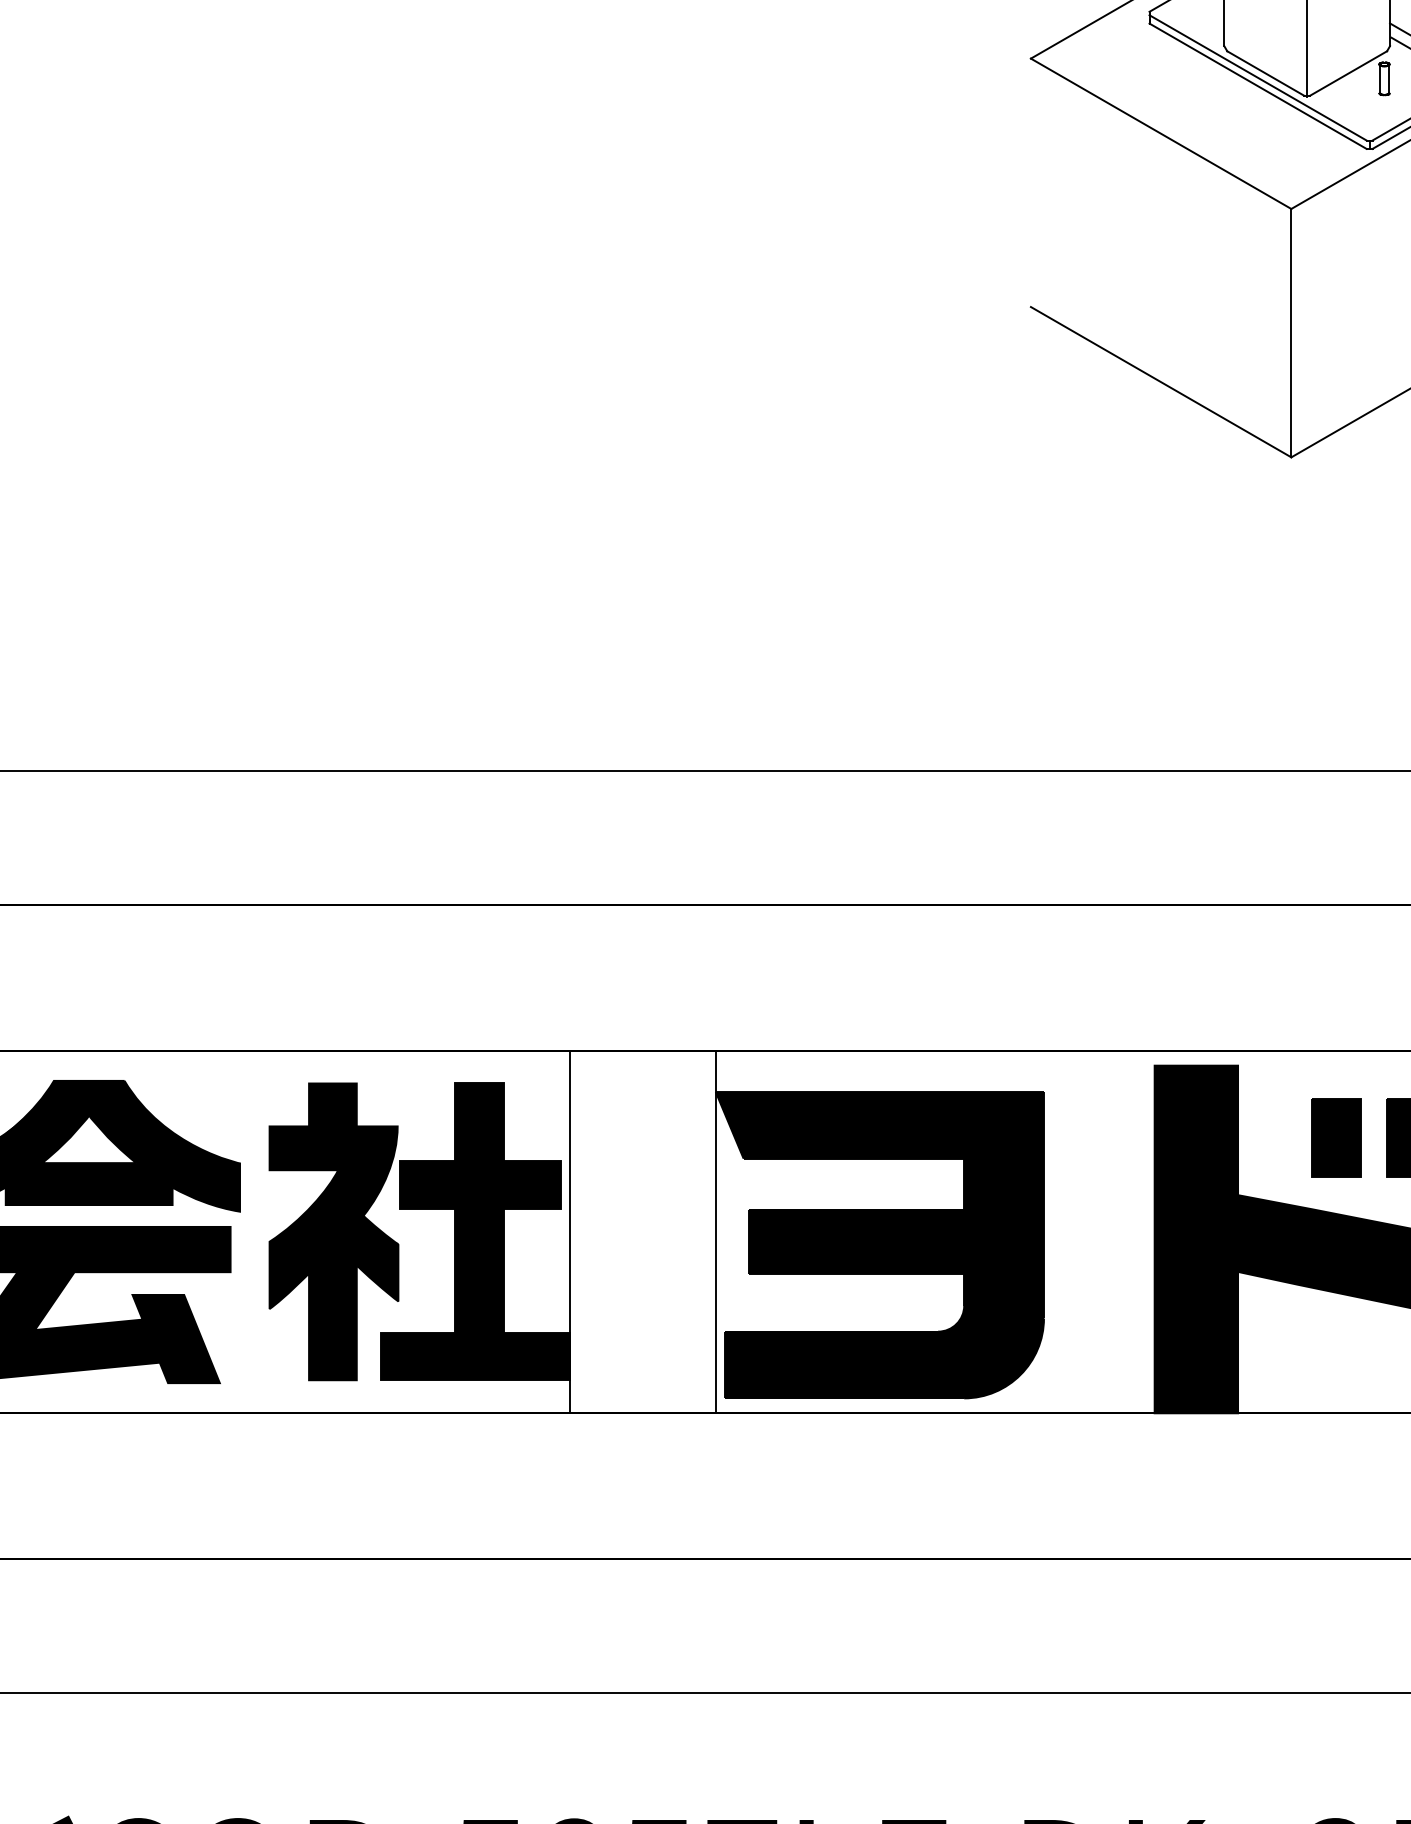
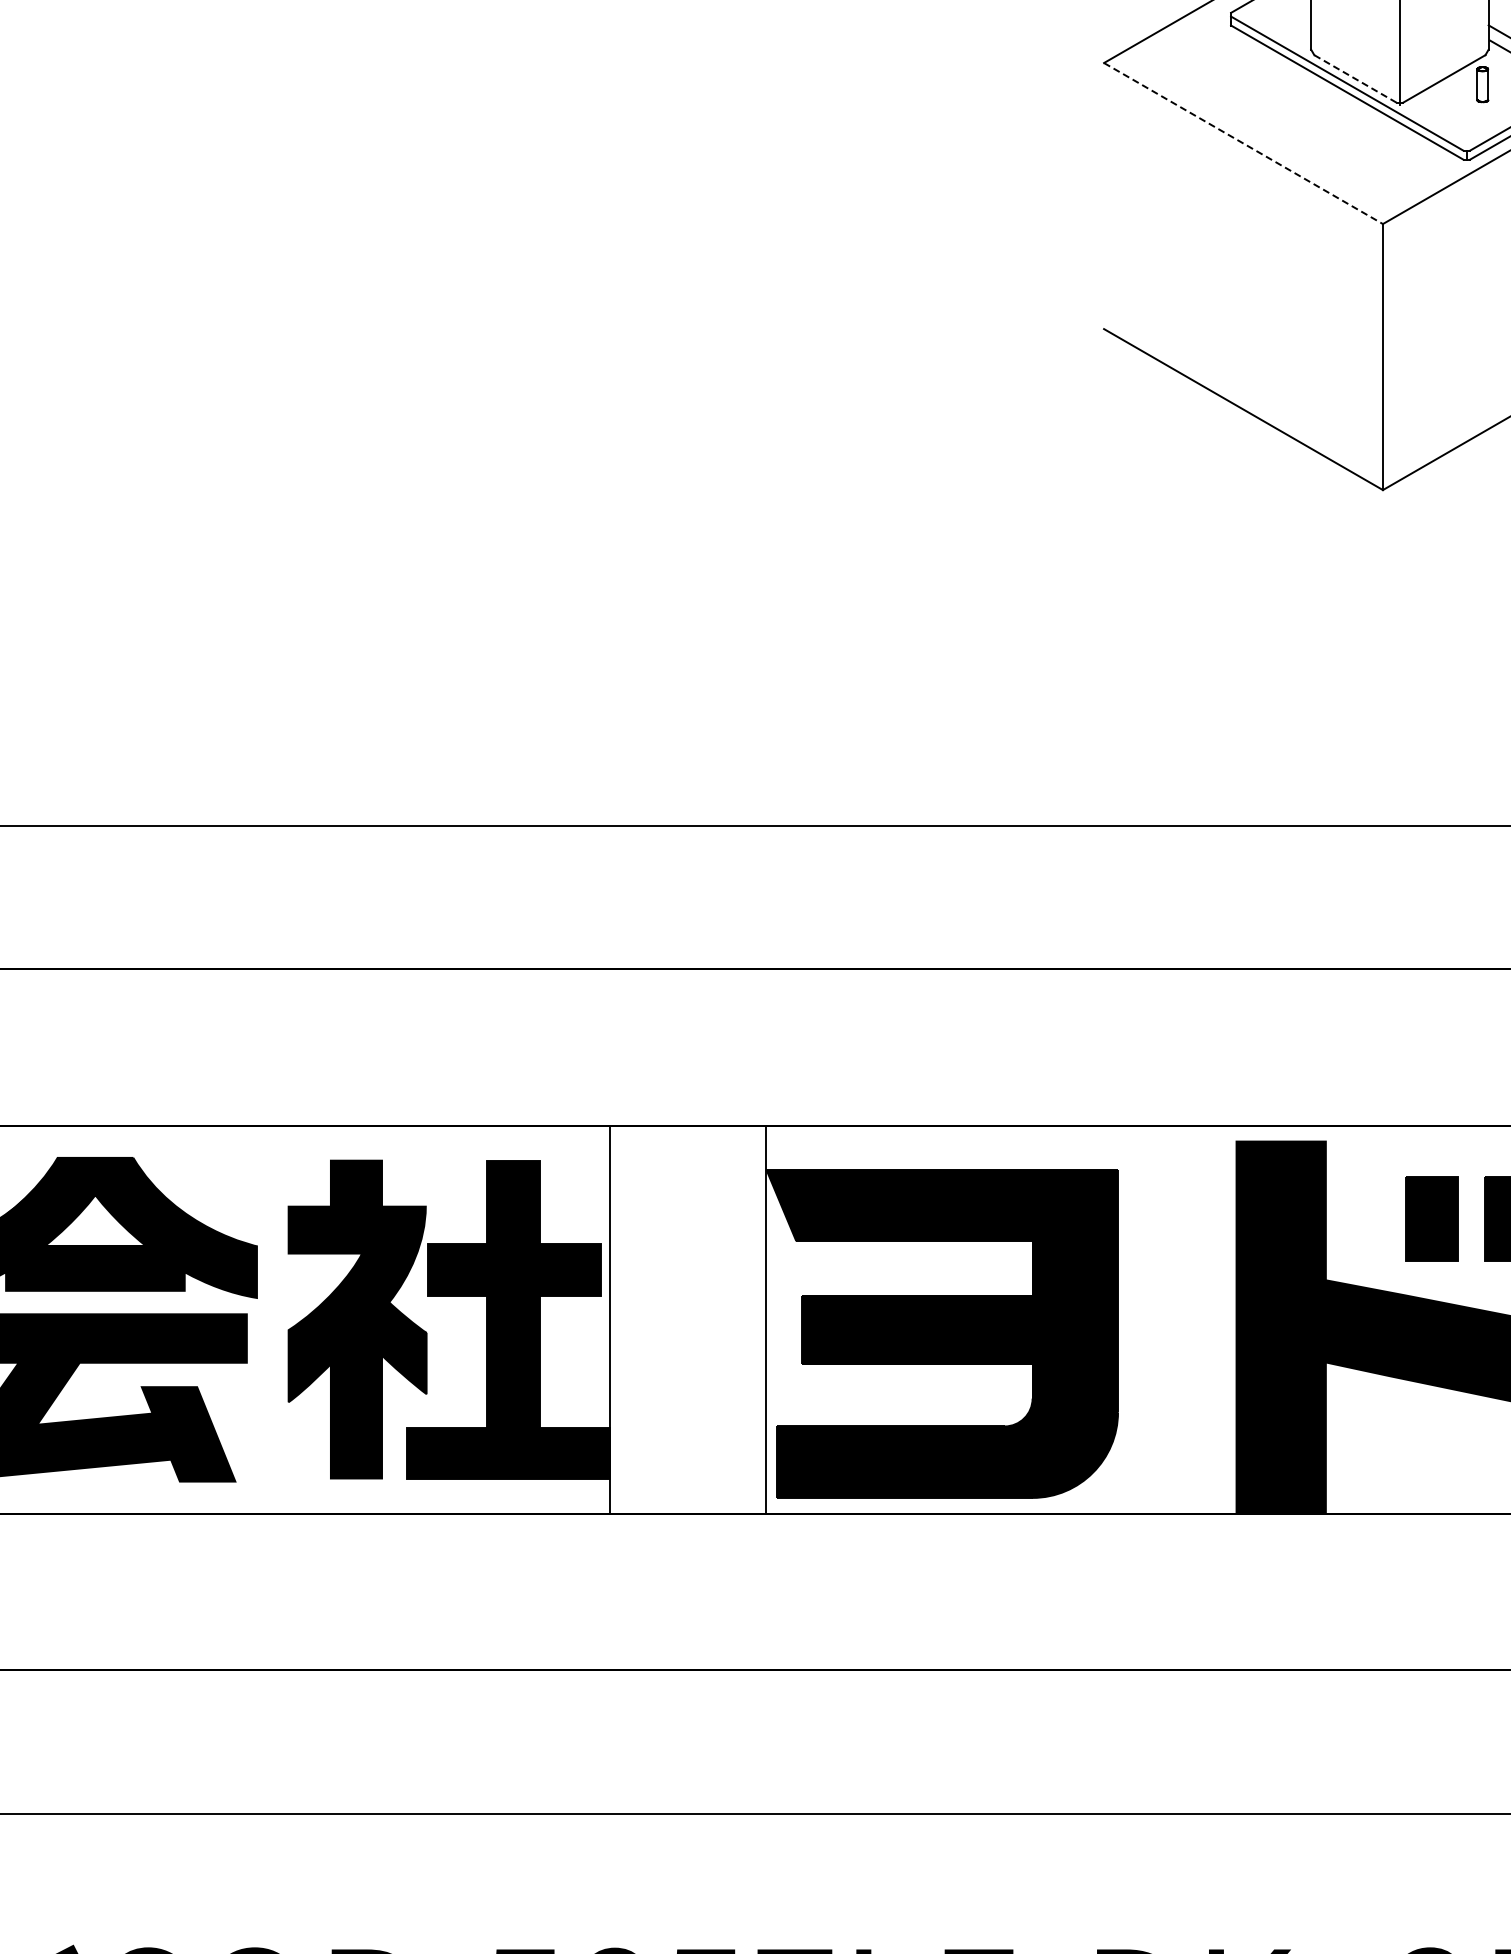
line: (1265, 73) -> (1355, 78), solid -> dashed
line: (1161, 133) -> (1243, 143), solid -> dashed

